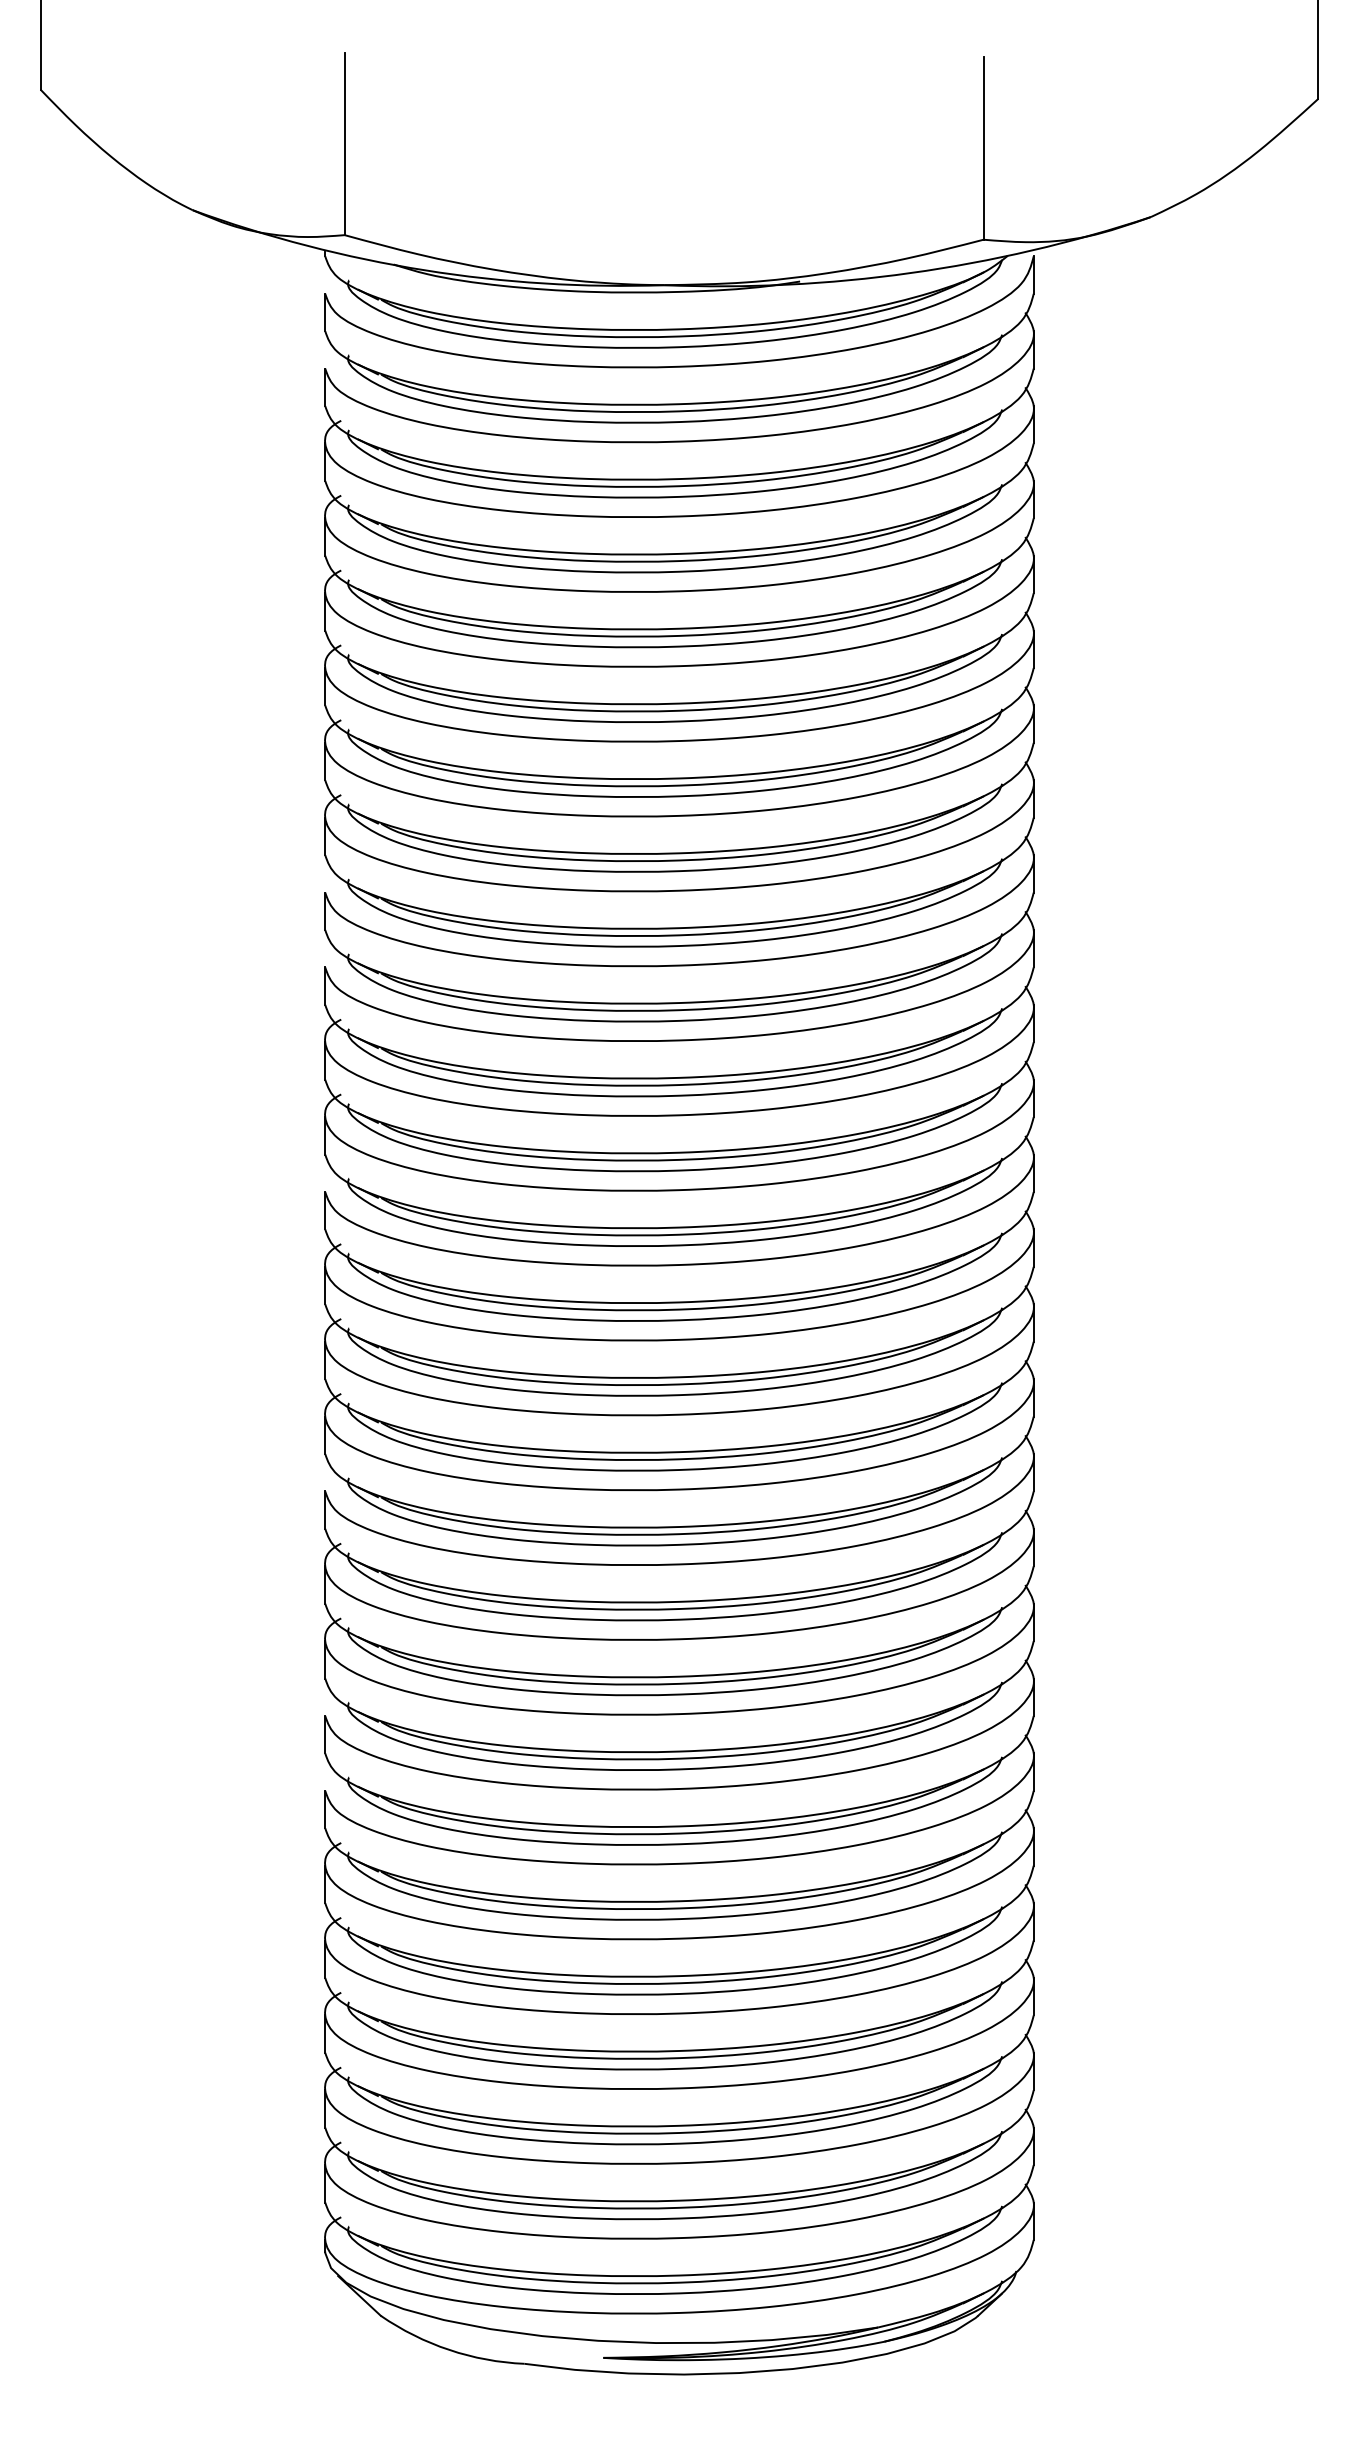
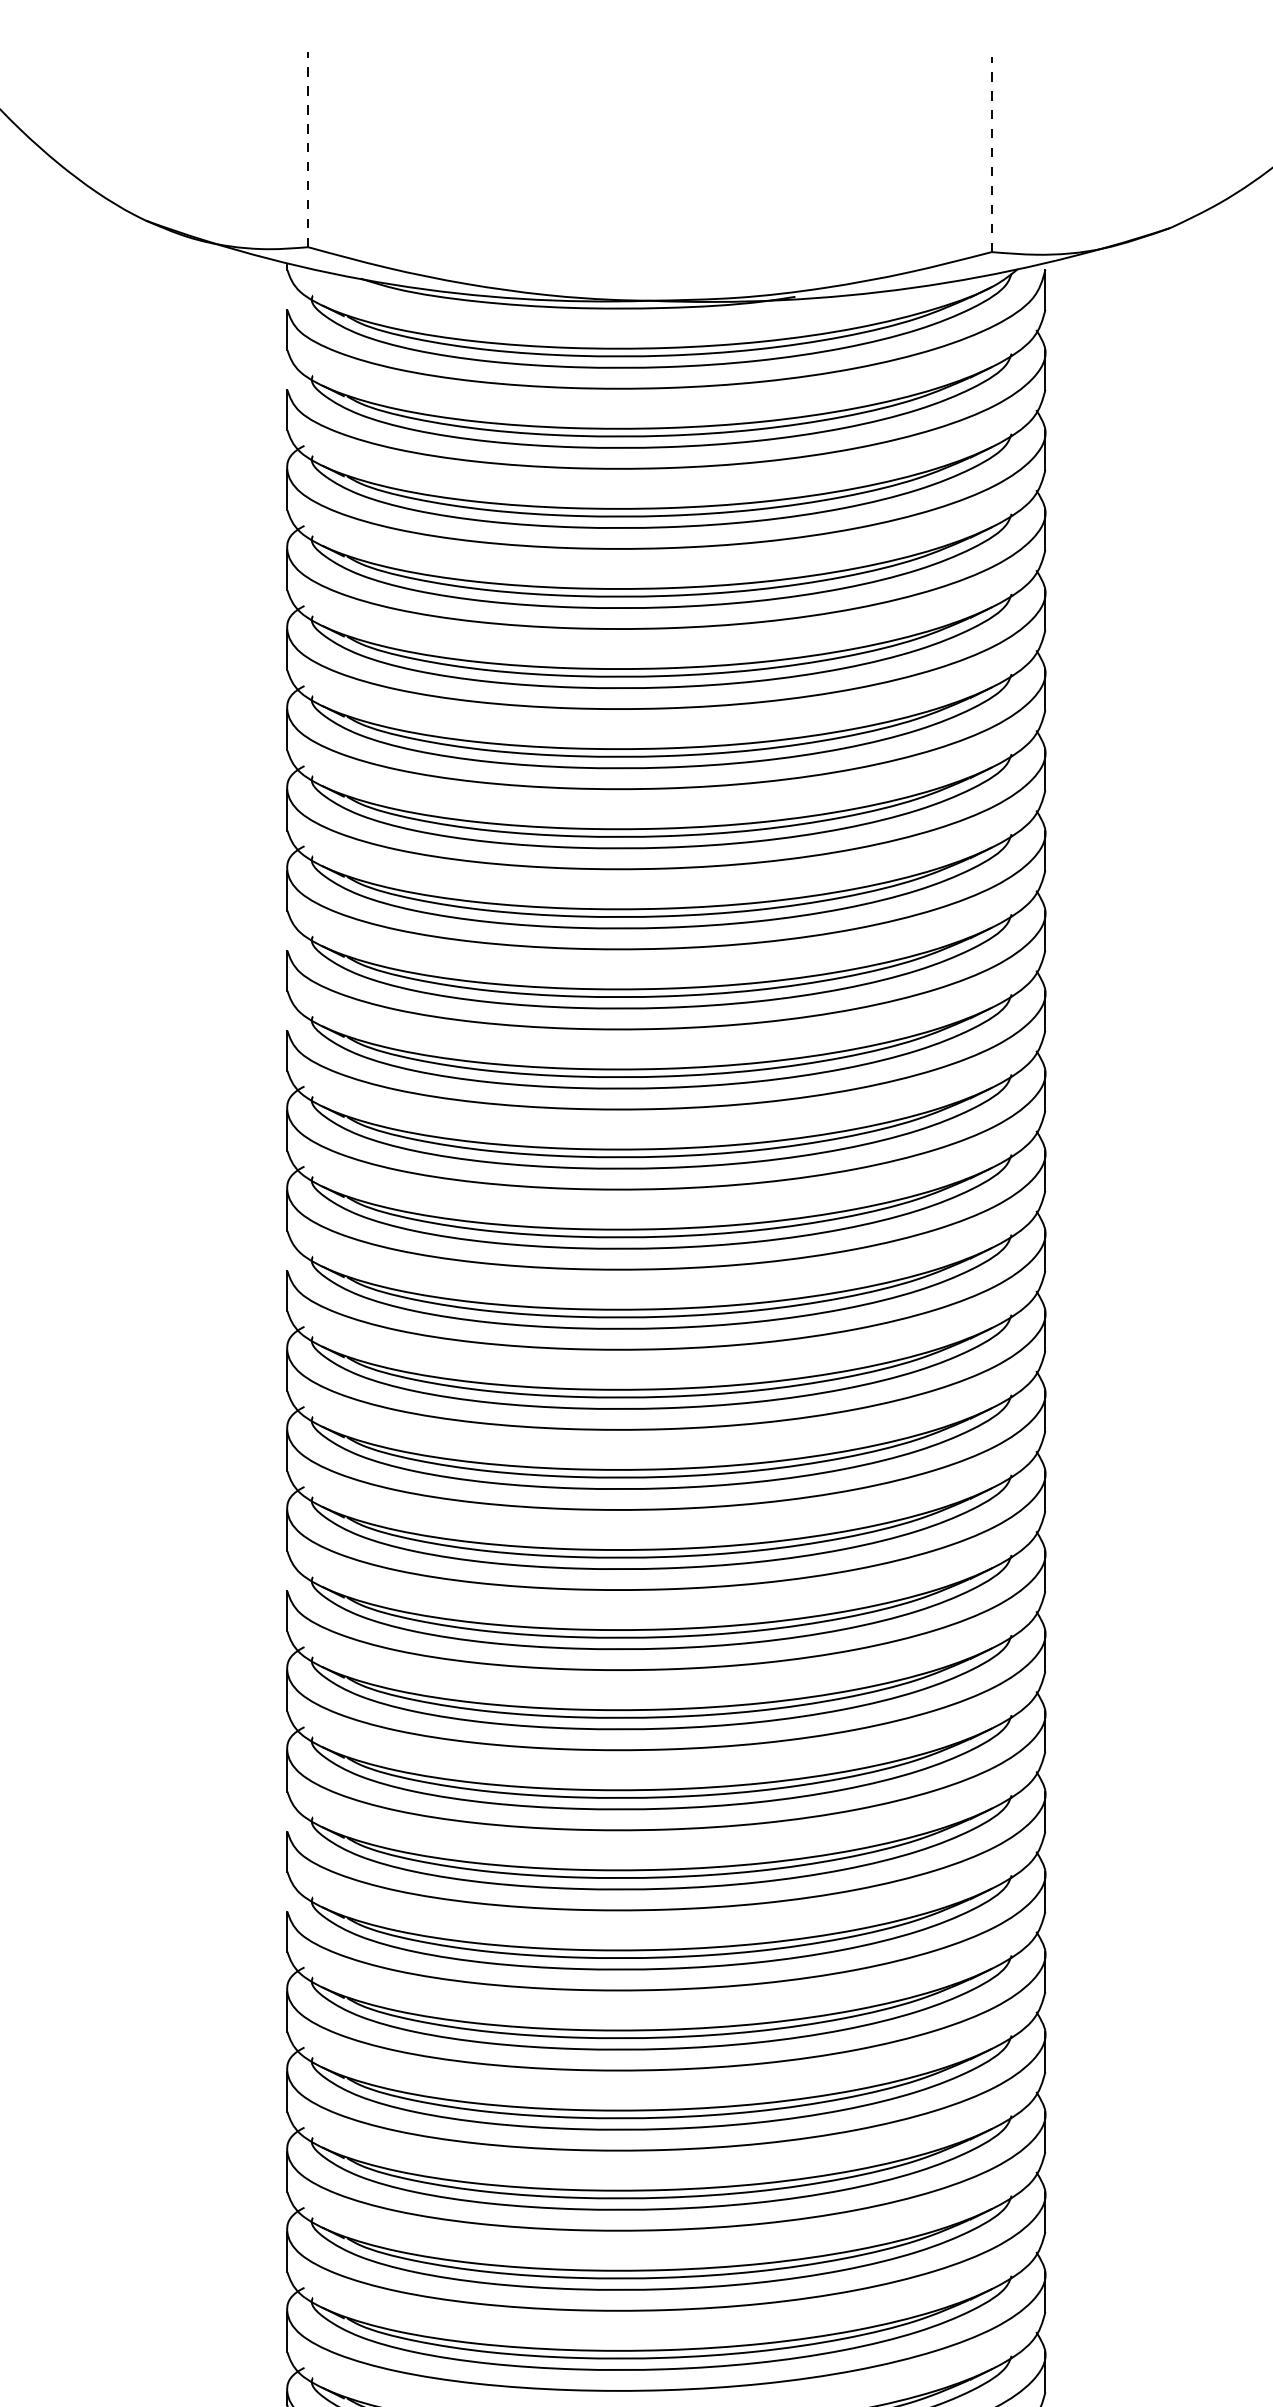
line: (344, 143) -> (307, 149), solid -> dashed
line: (983, 147) -> (991, 153), solid -> dashed

